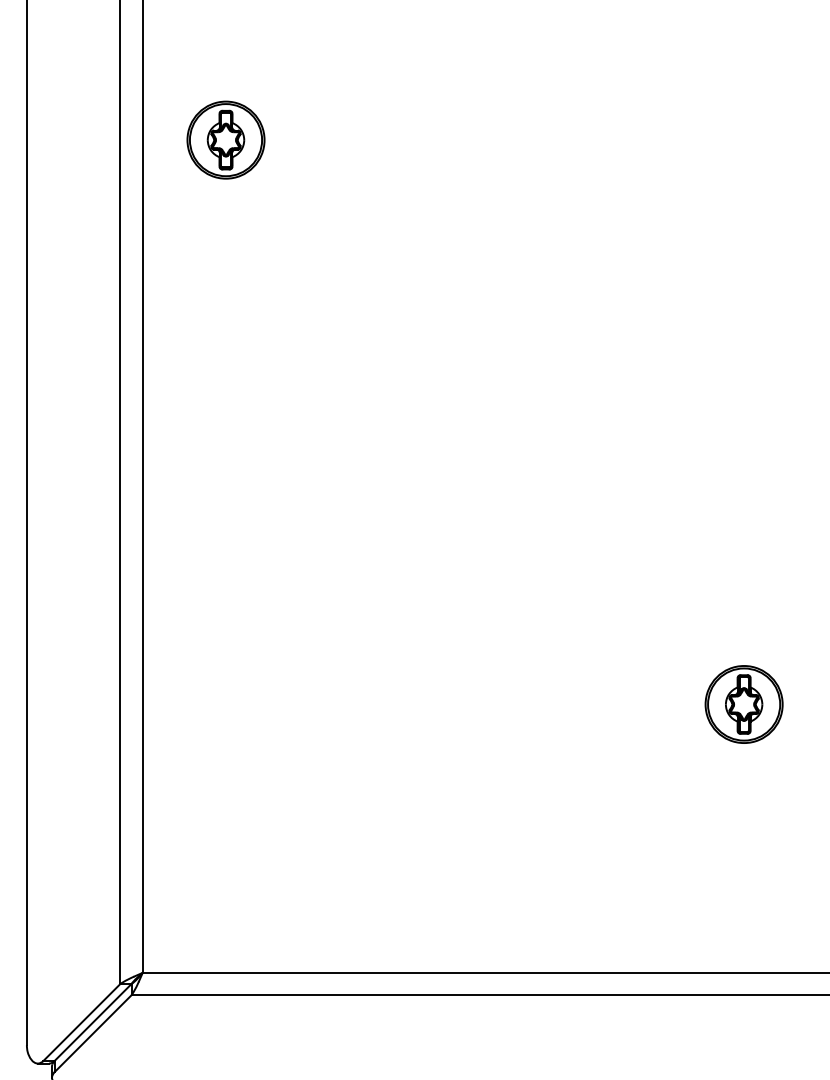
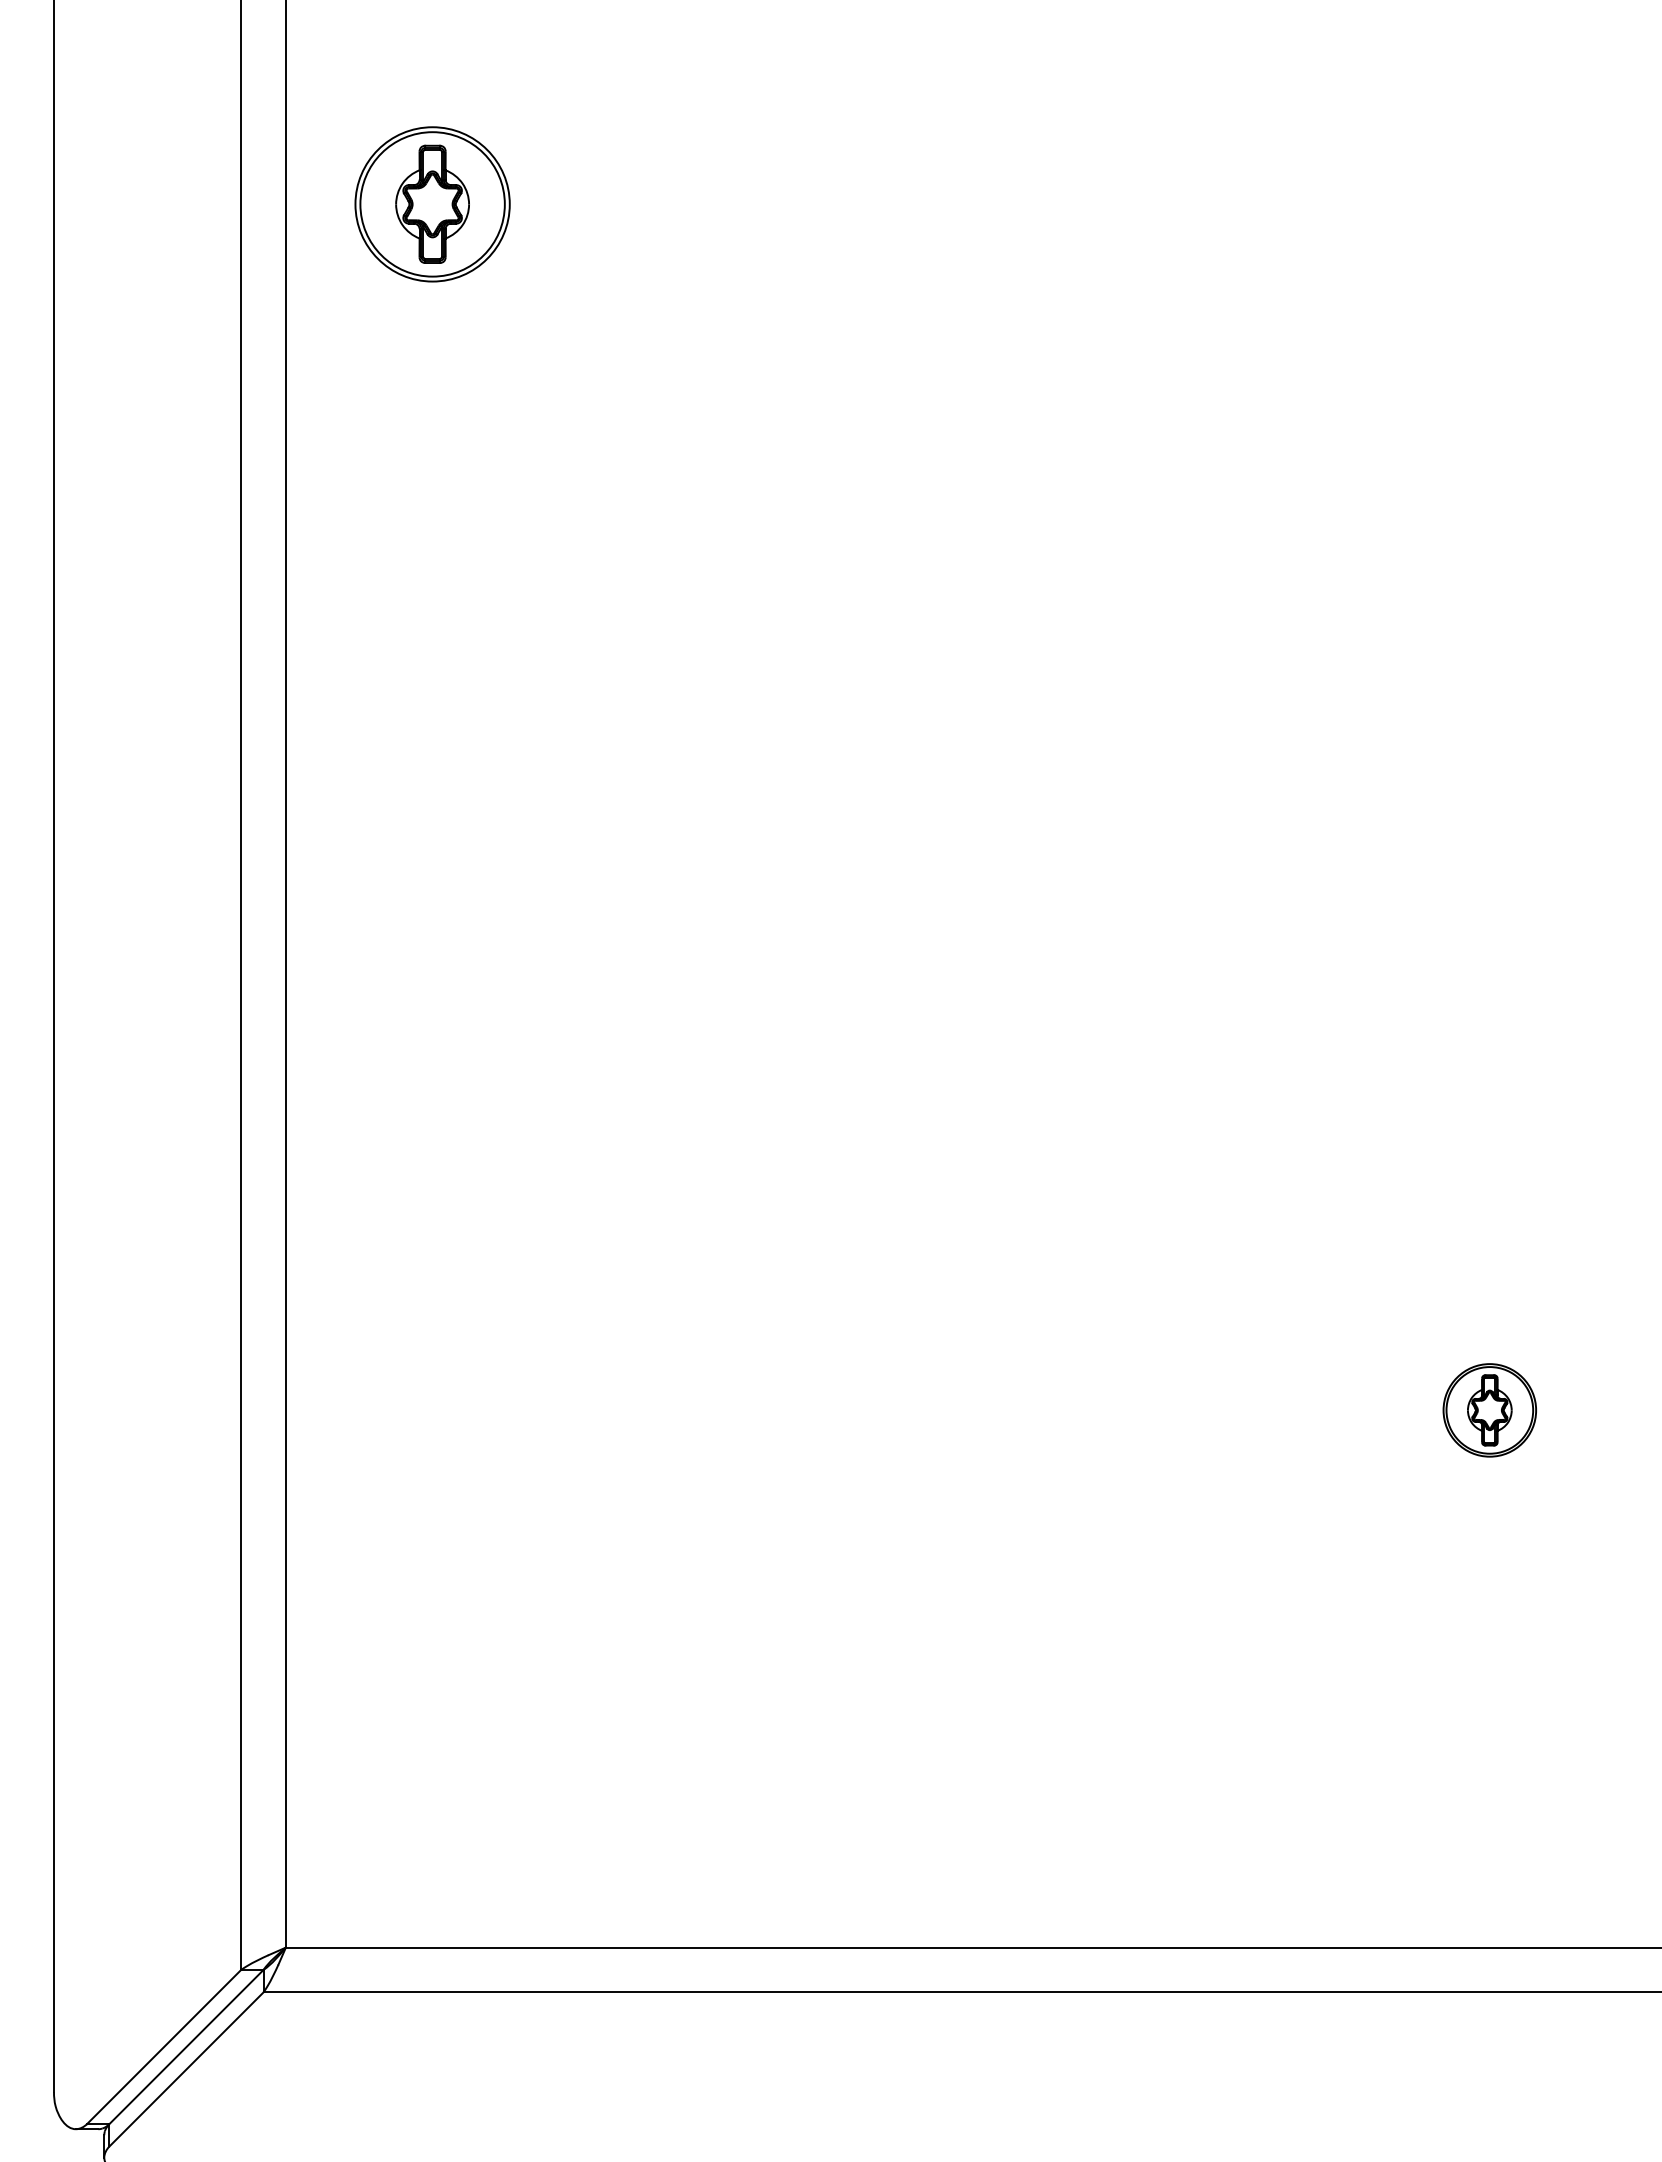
part: (225, 139) -> (431, 203), moved
part: (743, 704) -> (1488, 1410), size x0.6

